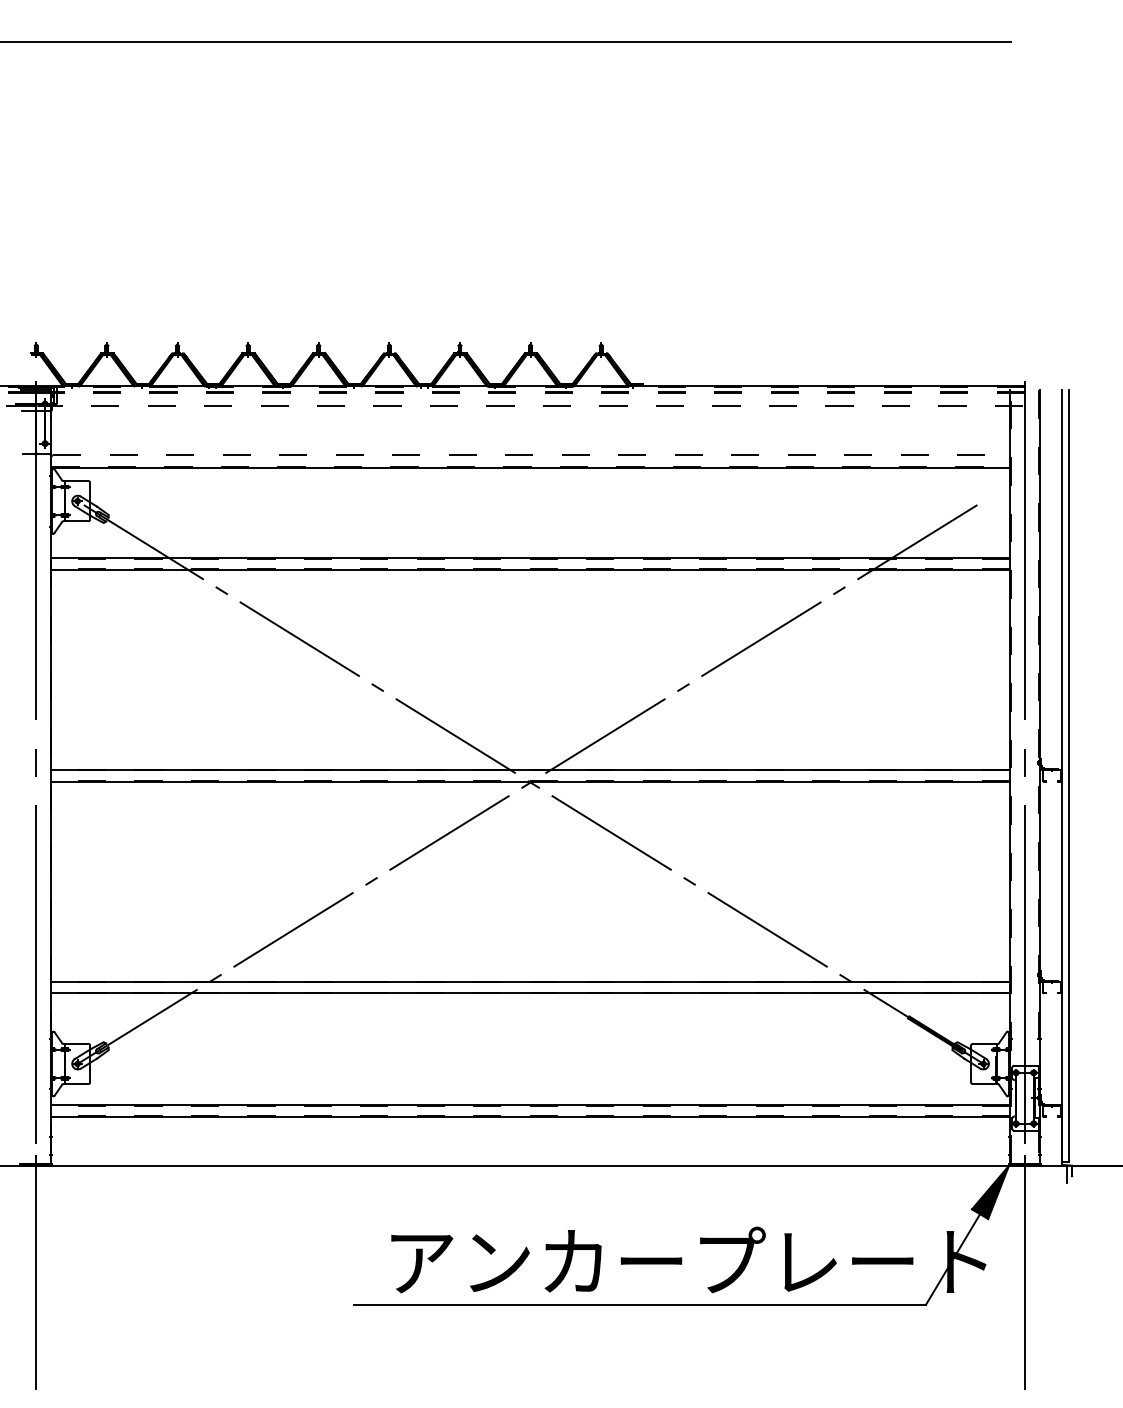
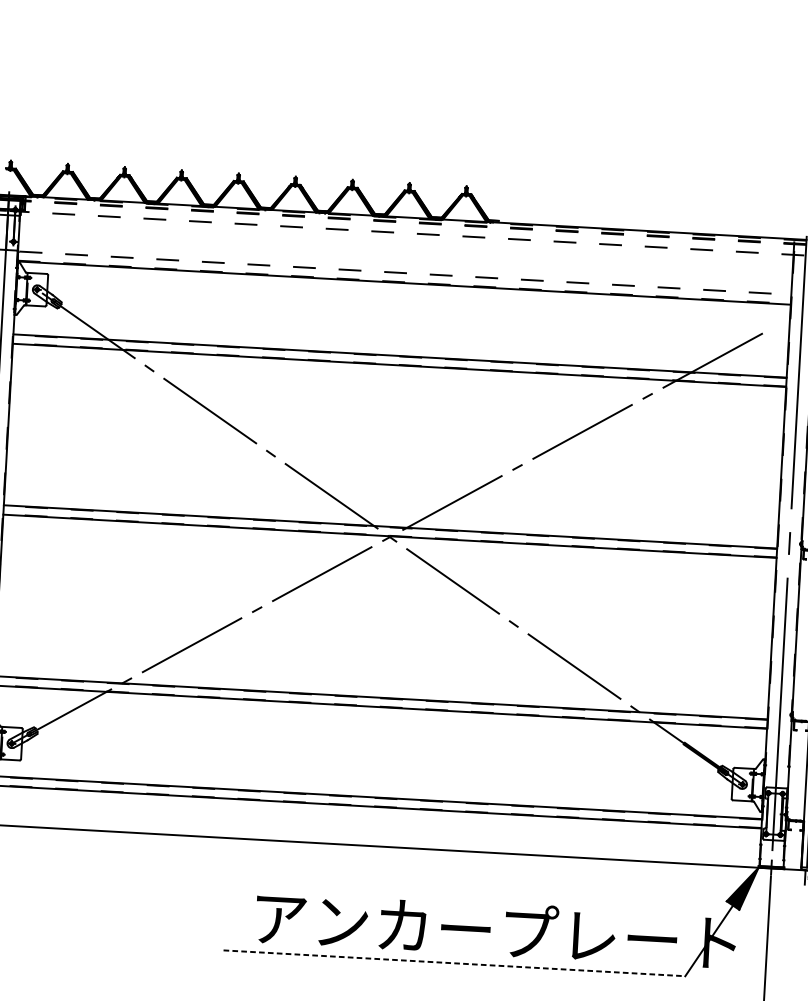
line: (640, 1304) -> (455, 963), solid -> dashed

